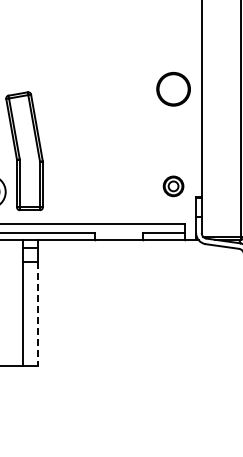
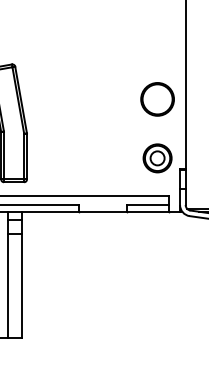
circle: (173, 89) -> (157, 99), moved
part: (173, 186) -> (157, 158), size x1.43
line: (37, 314) -> (21, 286), dashed -> solid

